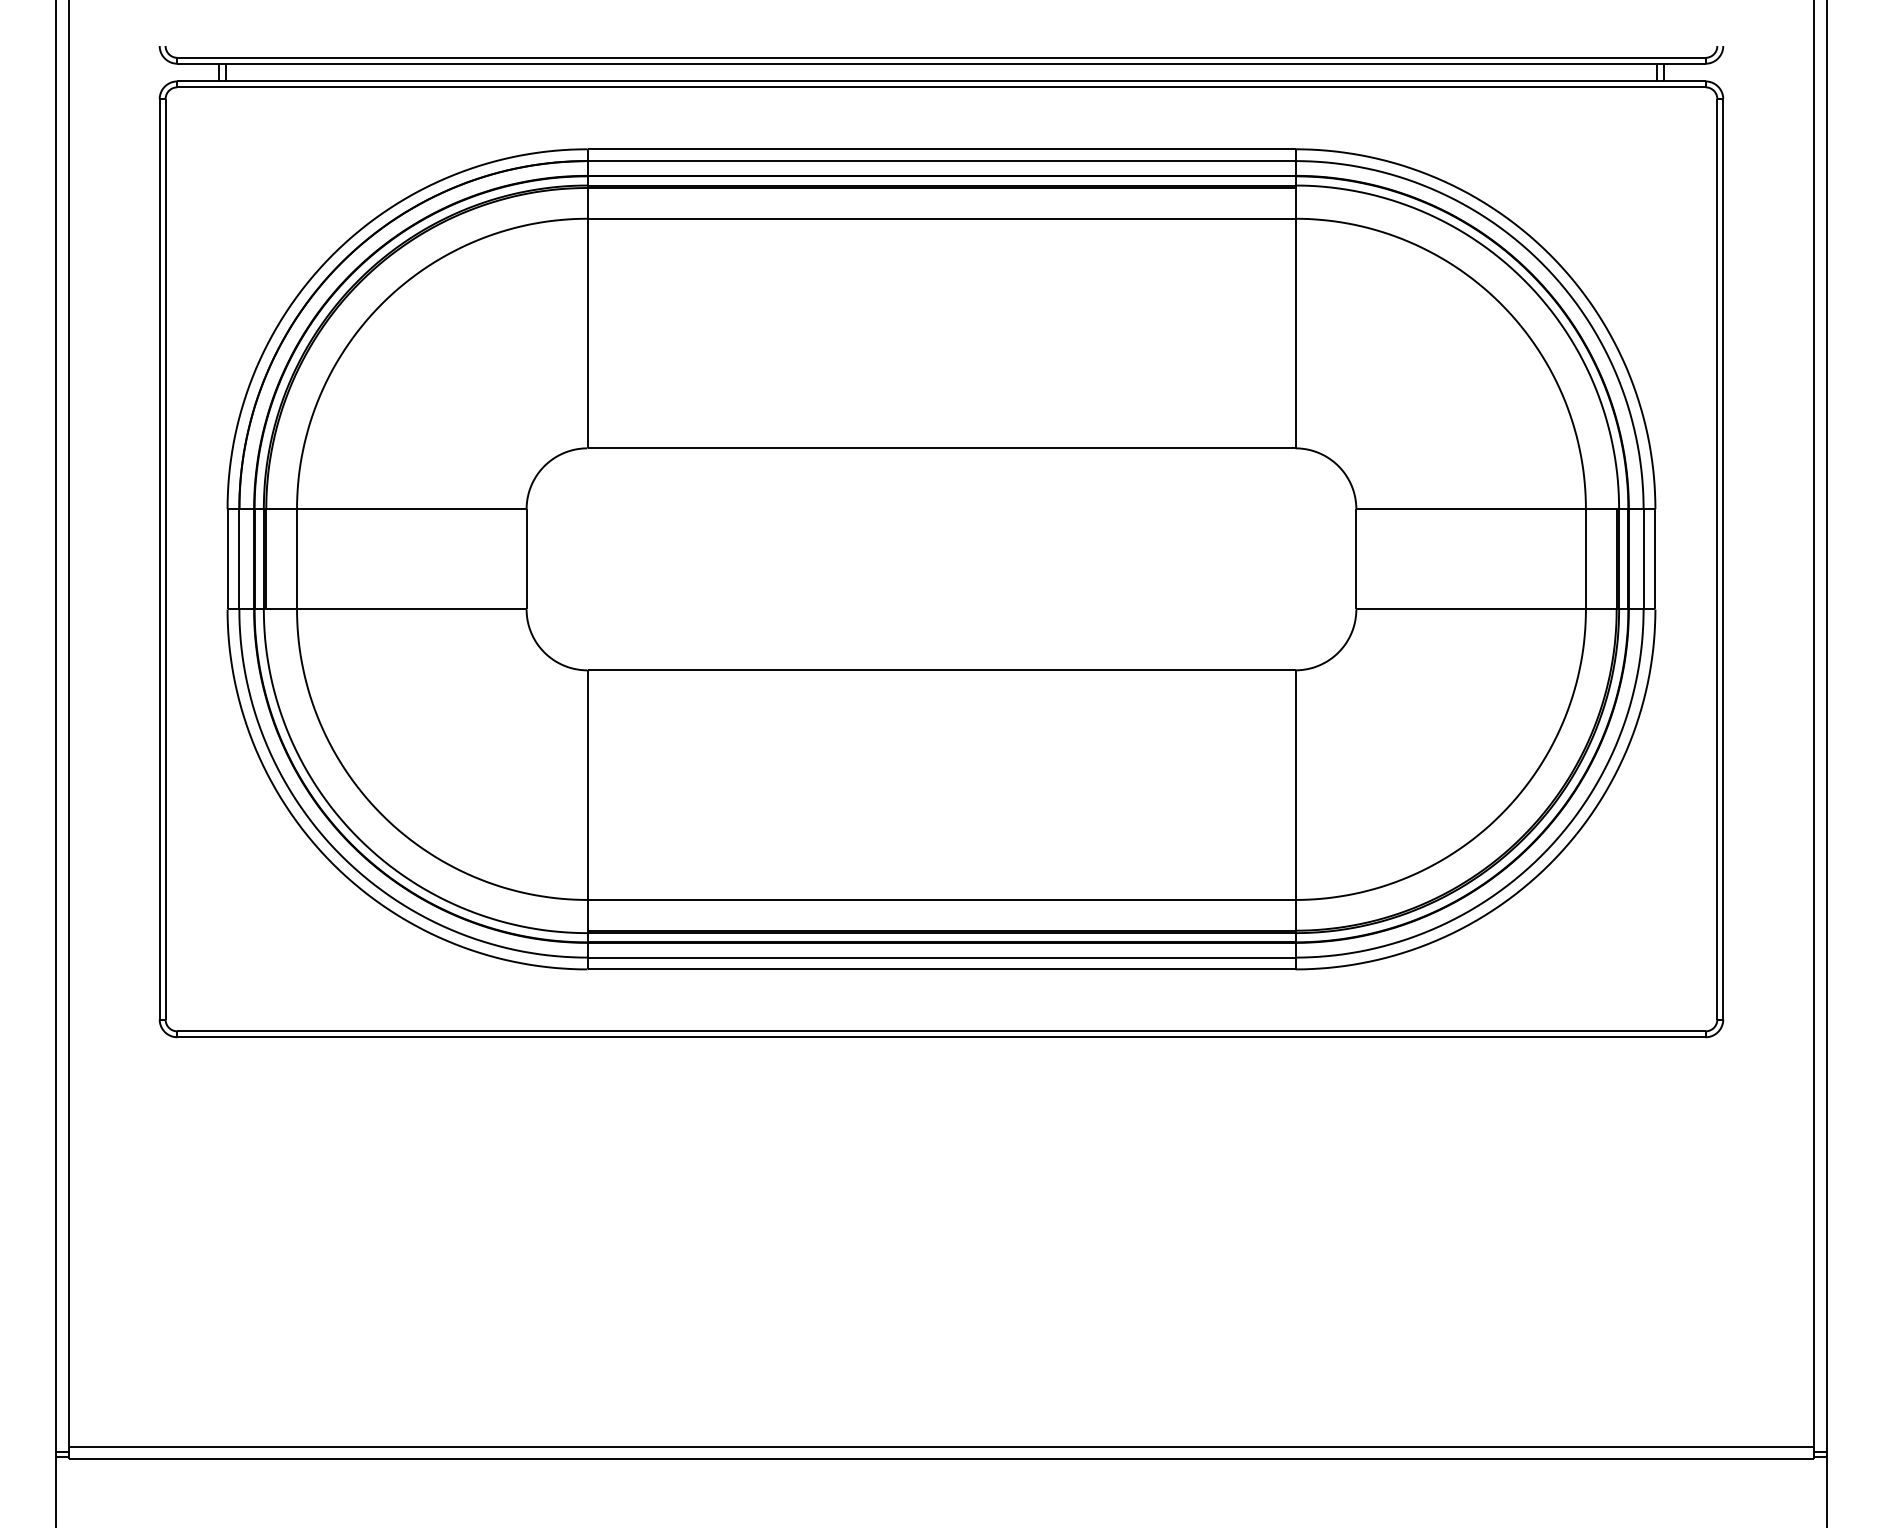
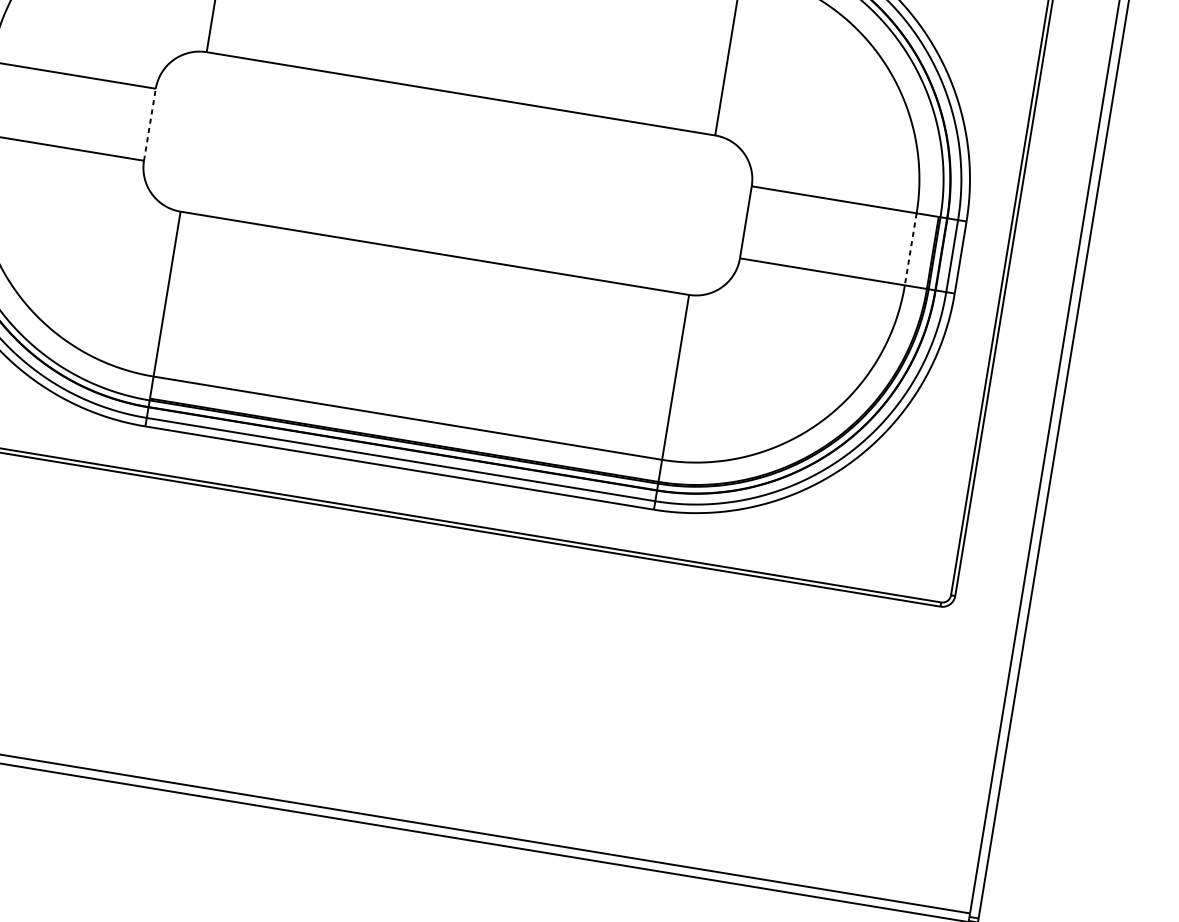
line: (526, 558) -> (149, 124), solid -> dashed
line: (1585, 559) -> (910, 249), solid -> dashed

